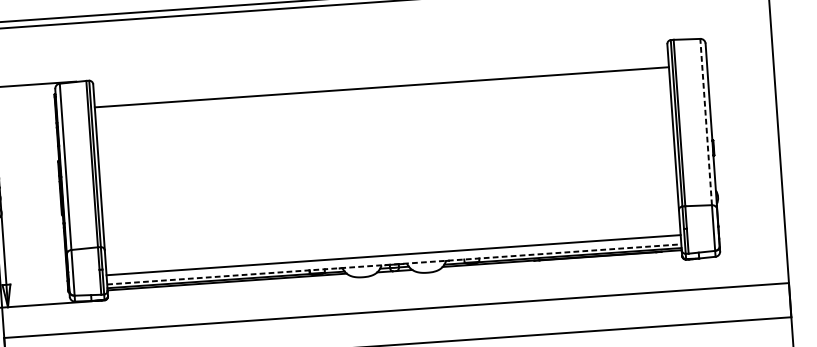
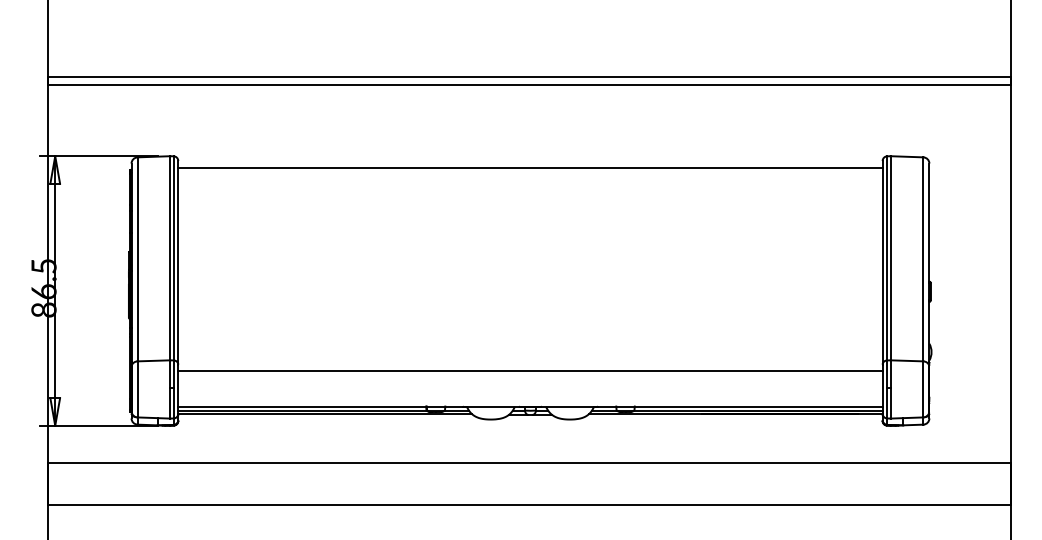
line: (381, 87) -> (530, 168), moved
line: (706, 121) -> (923, 258), dashed -> solid
line: (393, 255) -> (530, 371), moved
line: (394, 264) -> (530, 406), dashed -> solid

